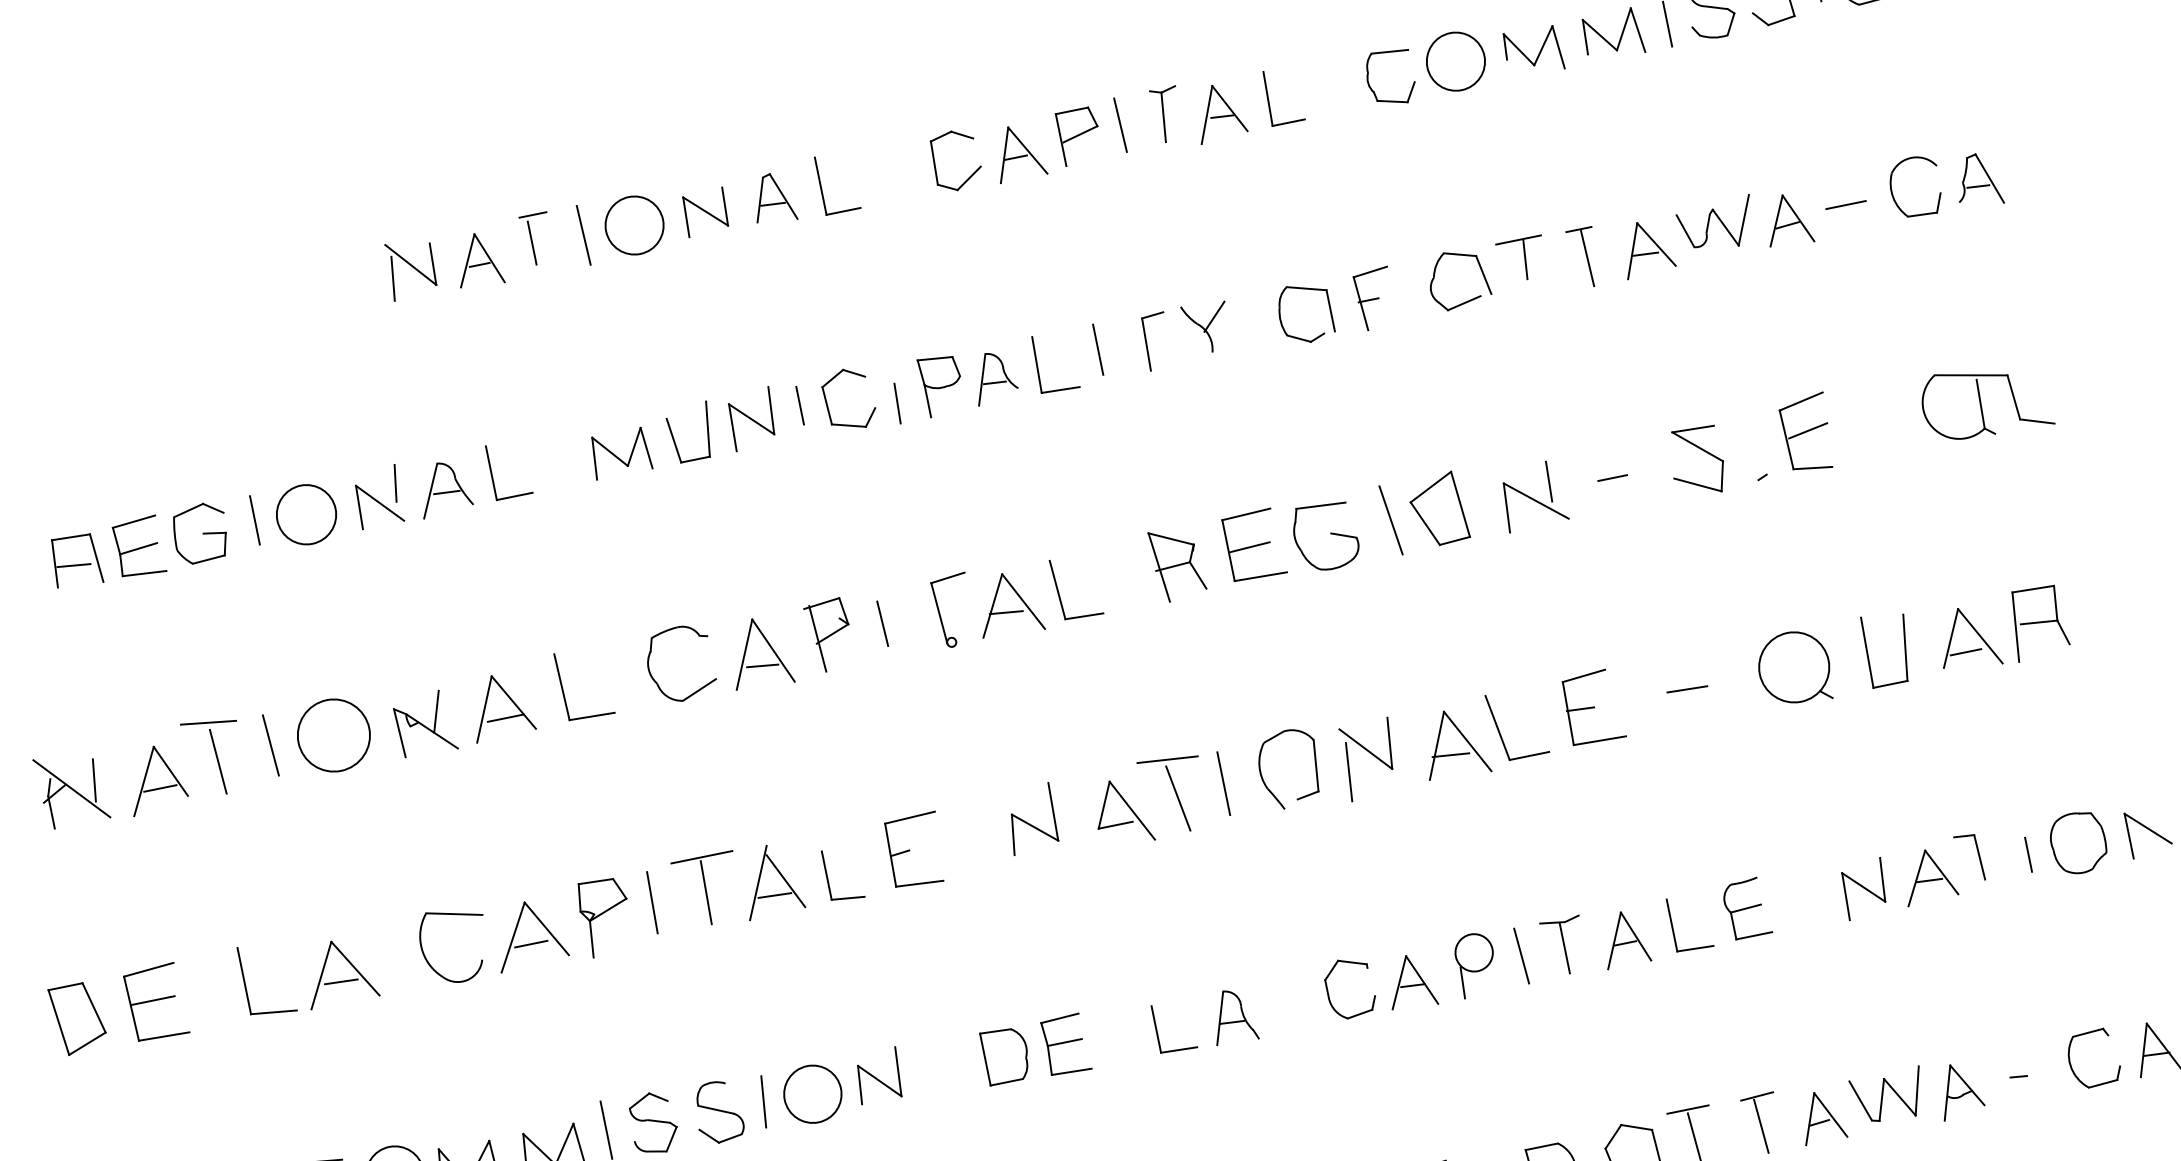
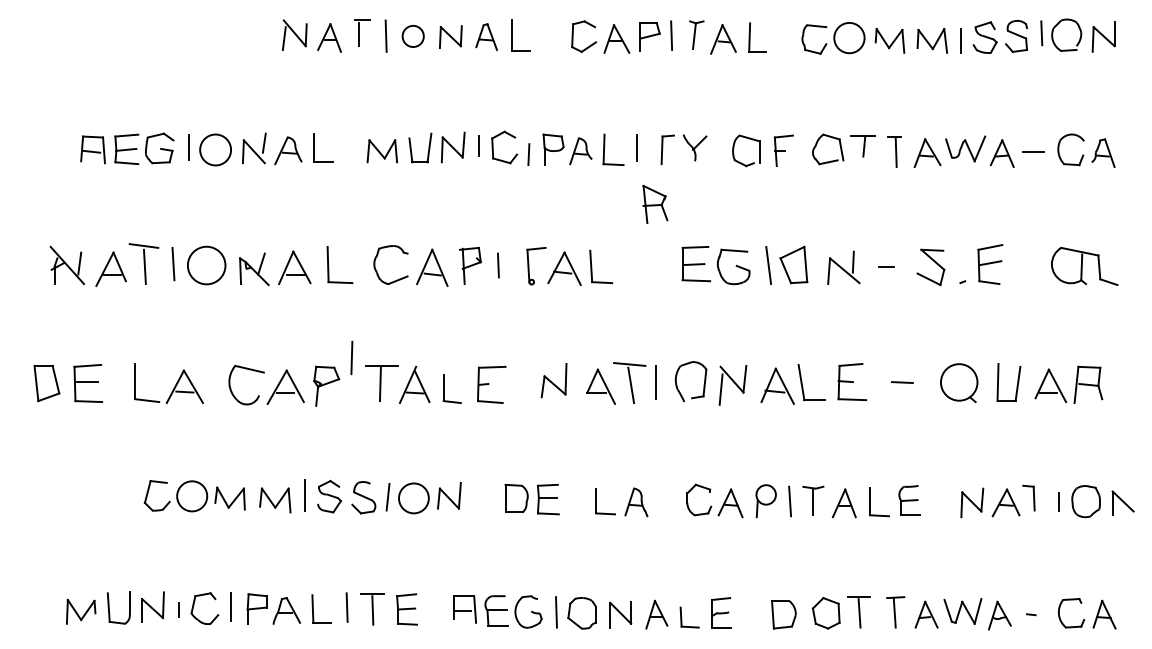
circle: (635, 225) -> (413, 36), size x0.7
part: (1177, 561) -> (655, 203), moved
line: (651, 901) -> (351, 357), moved

